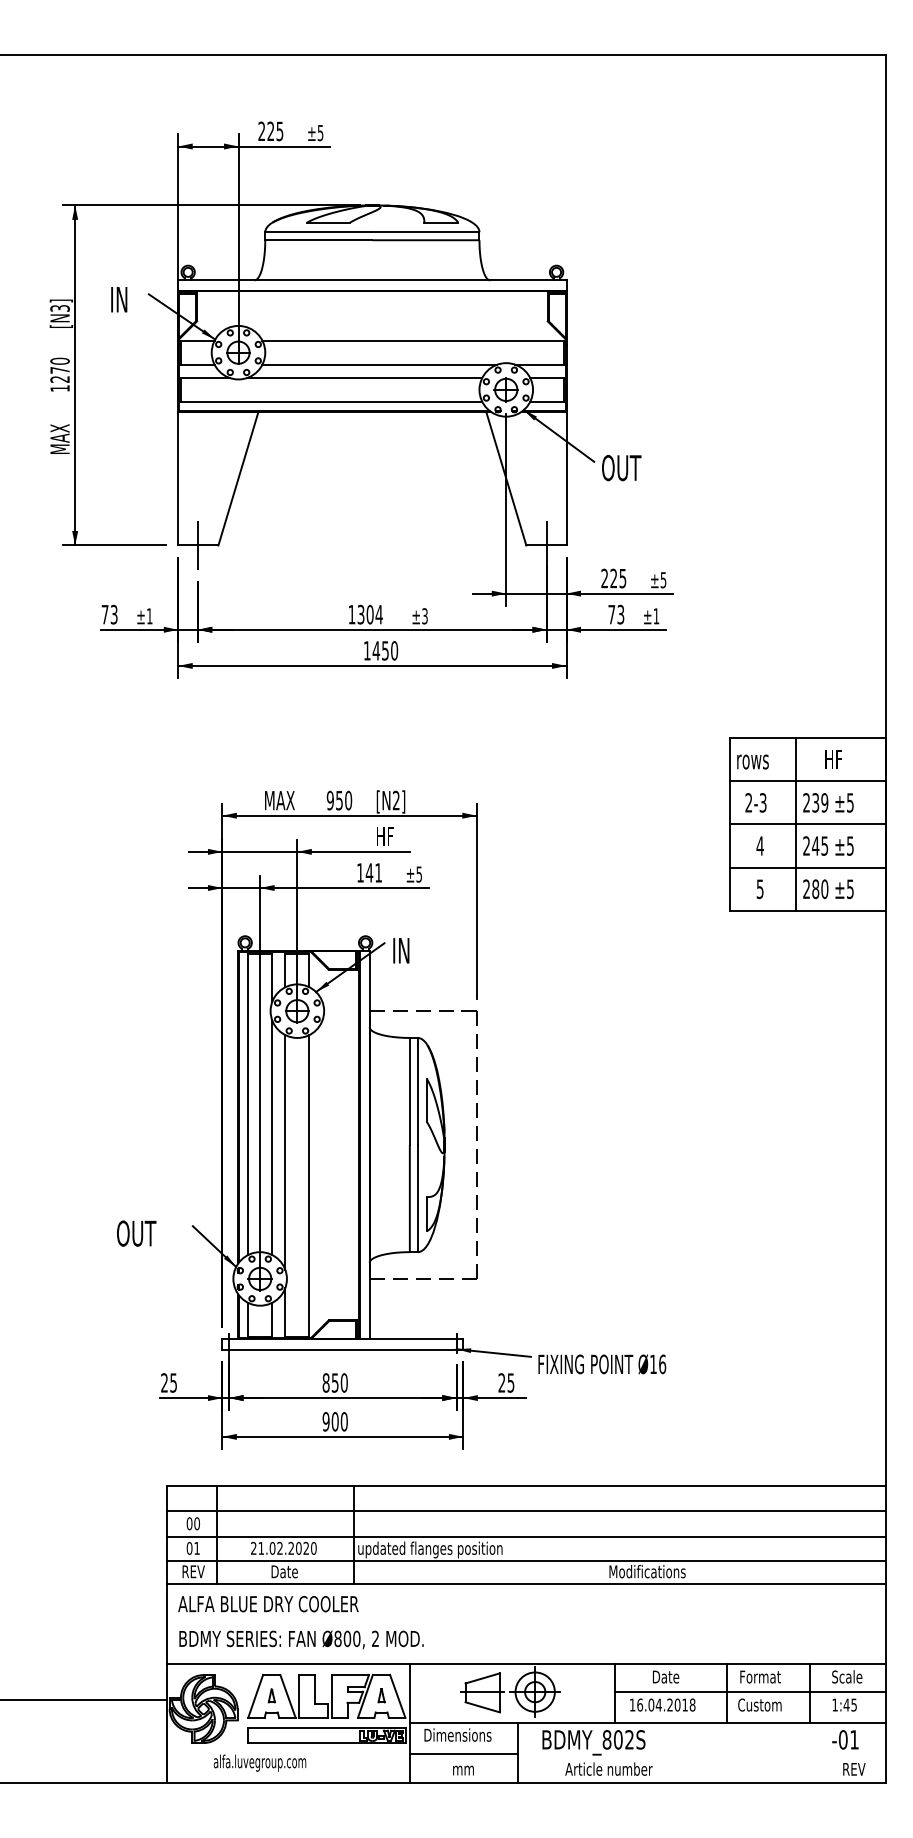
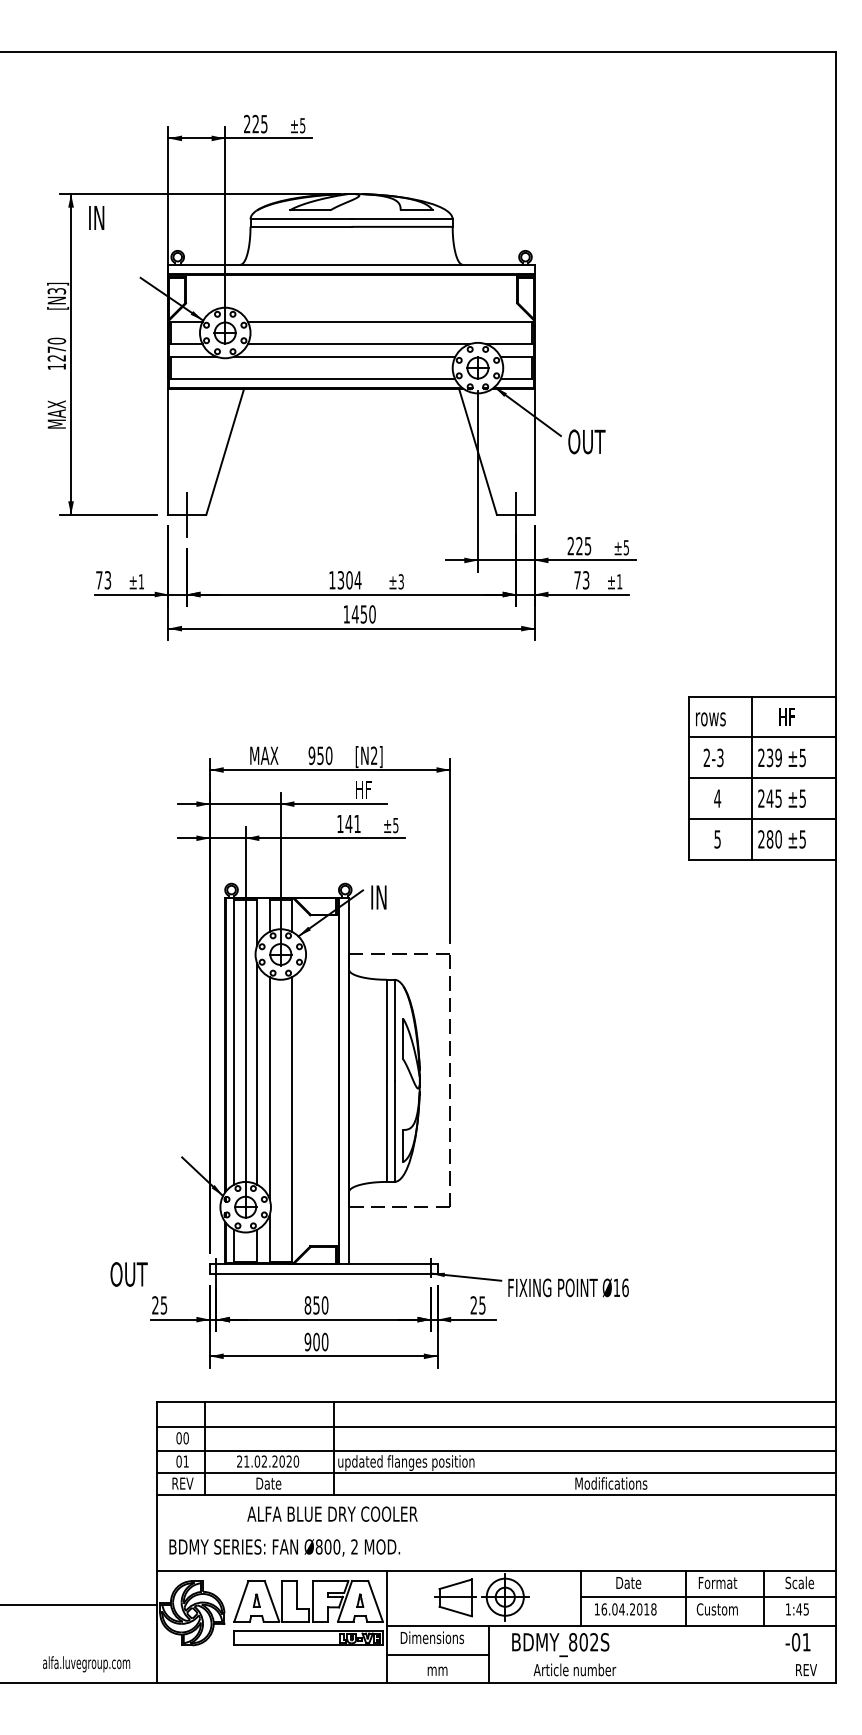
text: (119, 299) -> (96, 217), moved
text: (136, 1233) -> (128, 1274), moved
text: (268, 1603) -> (332, 1513), moved
text: (259, 1763) -> (86, 1664), moved

